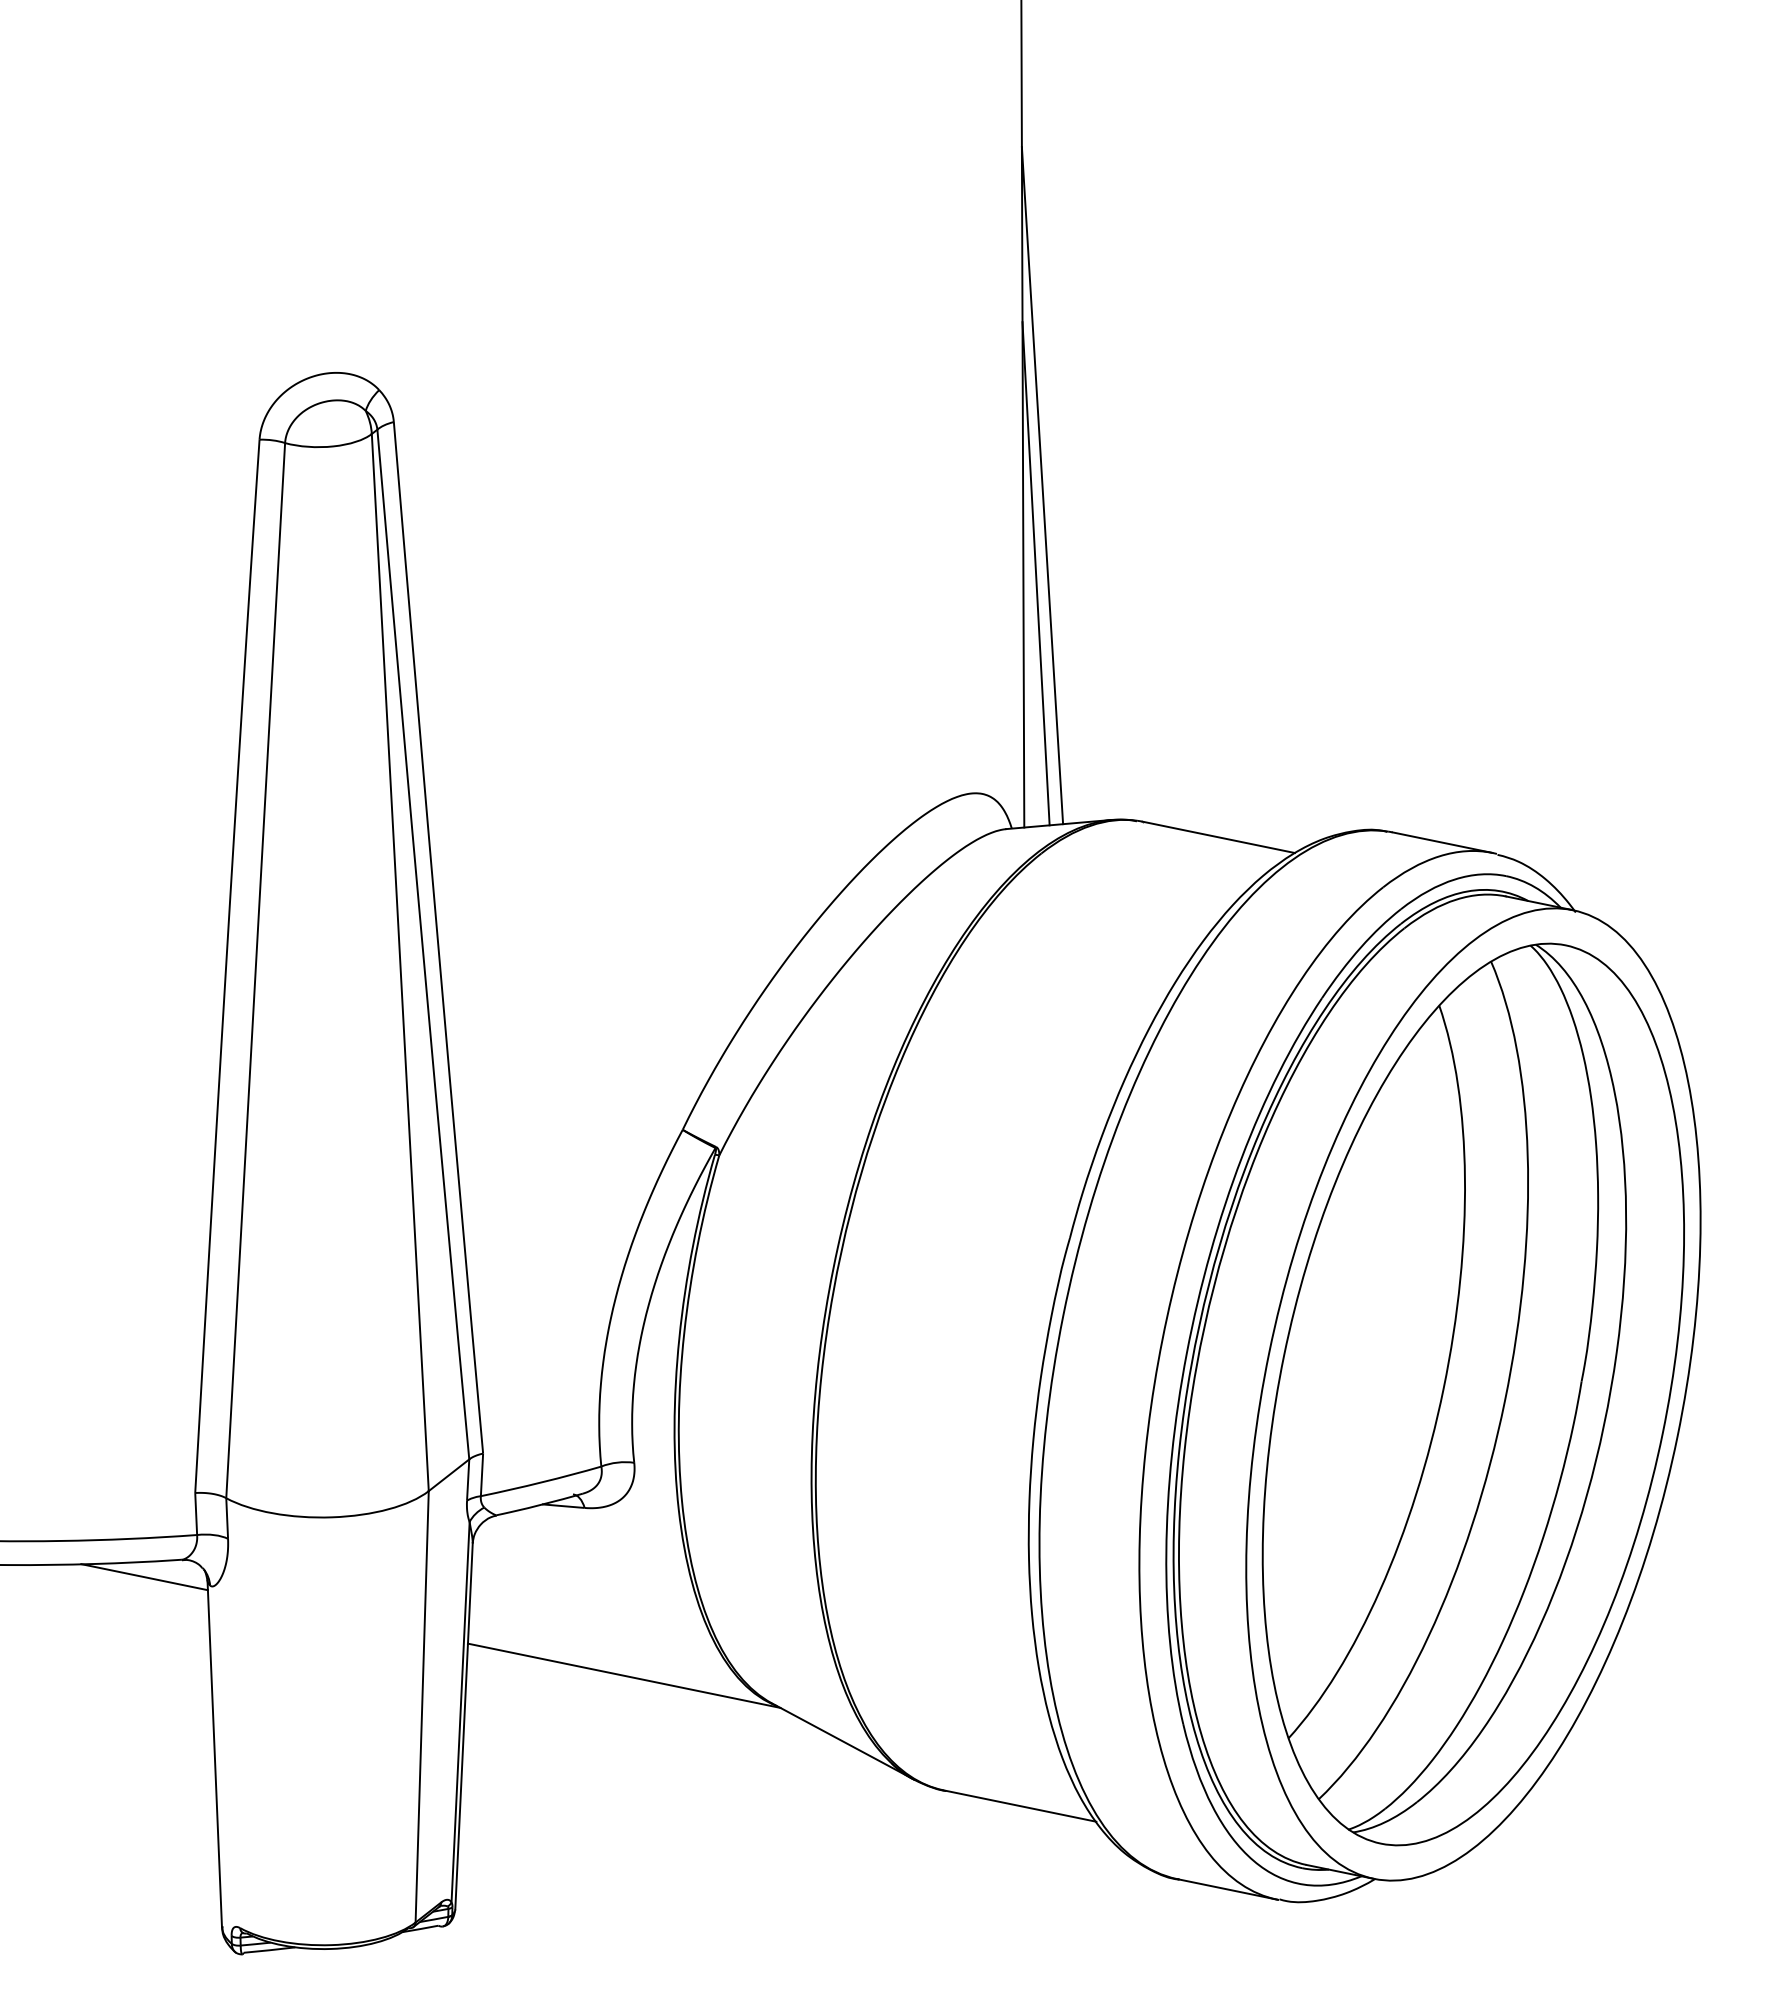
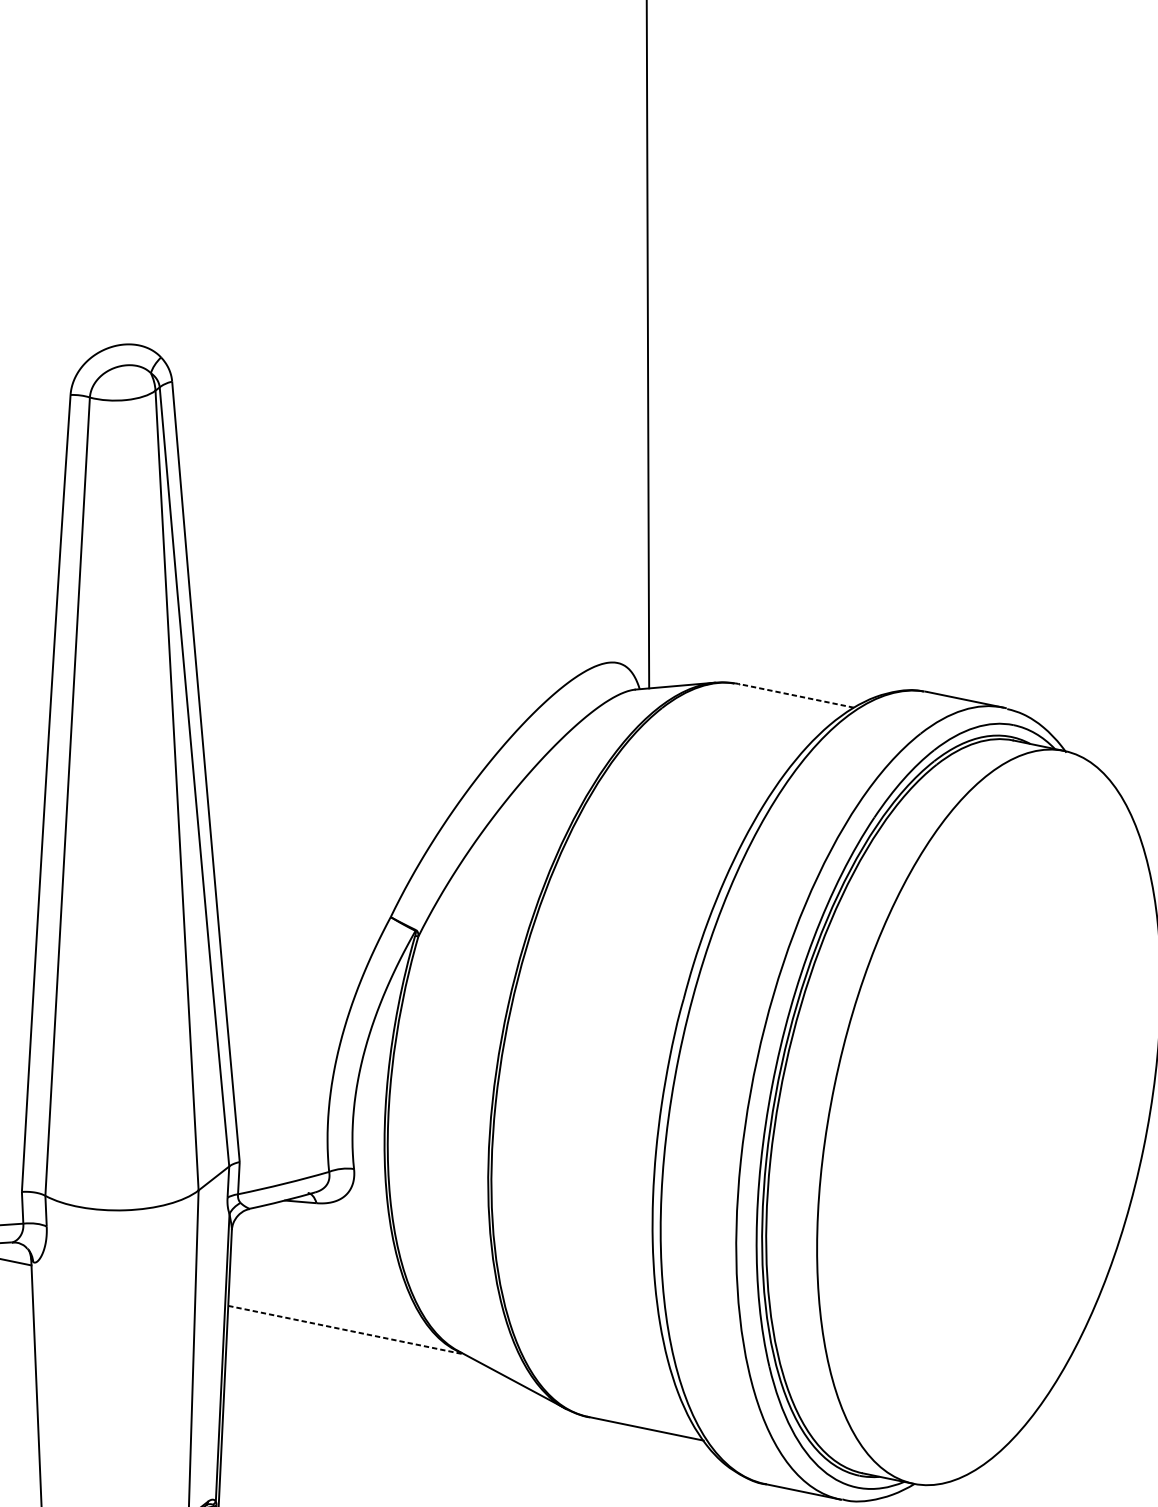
line: (1042, 485) -> (662, 429), removed
line: (1035, 573) -> (657, 496), removed
line: (1218, 837) -> (796, 695), solid -> dashed
part: (1472, 1394) -> (988, 1117), removed
line: (624, 1675) -> (346, 1329), solid -> dashed

